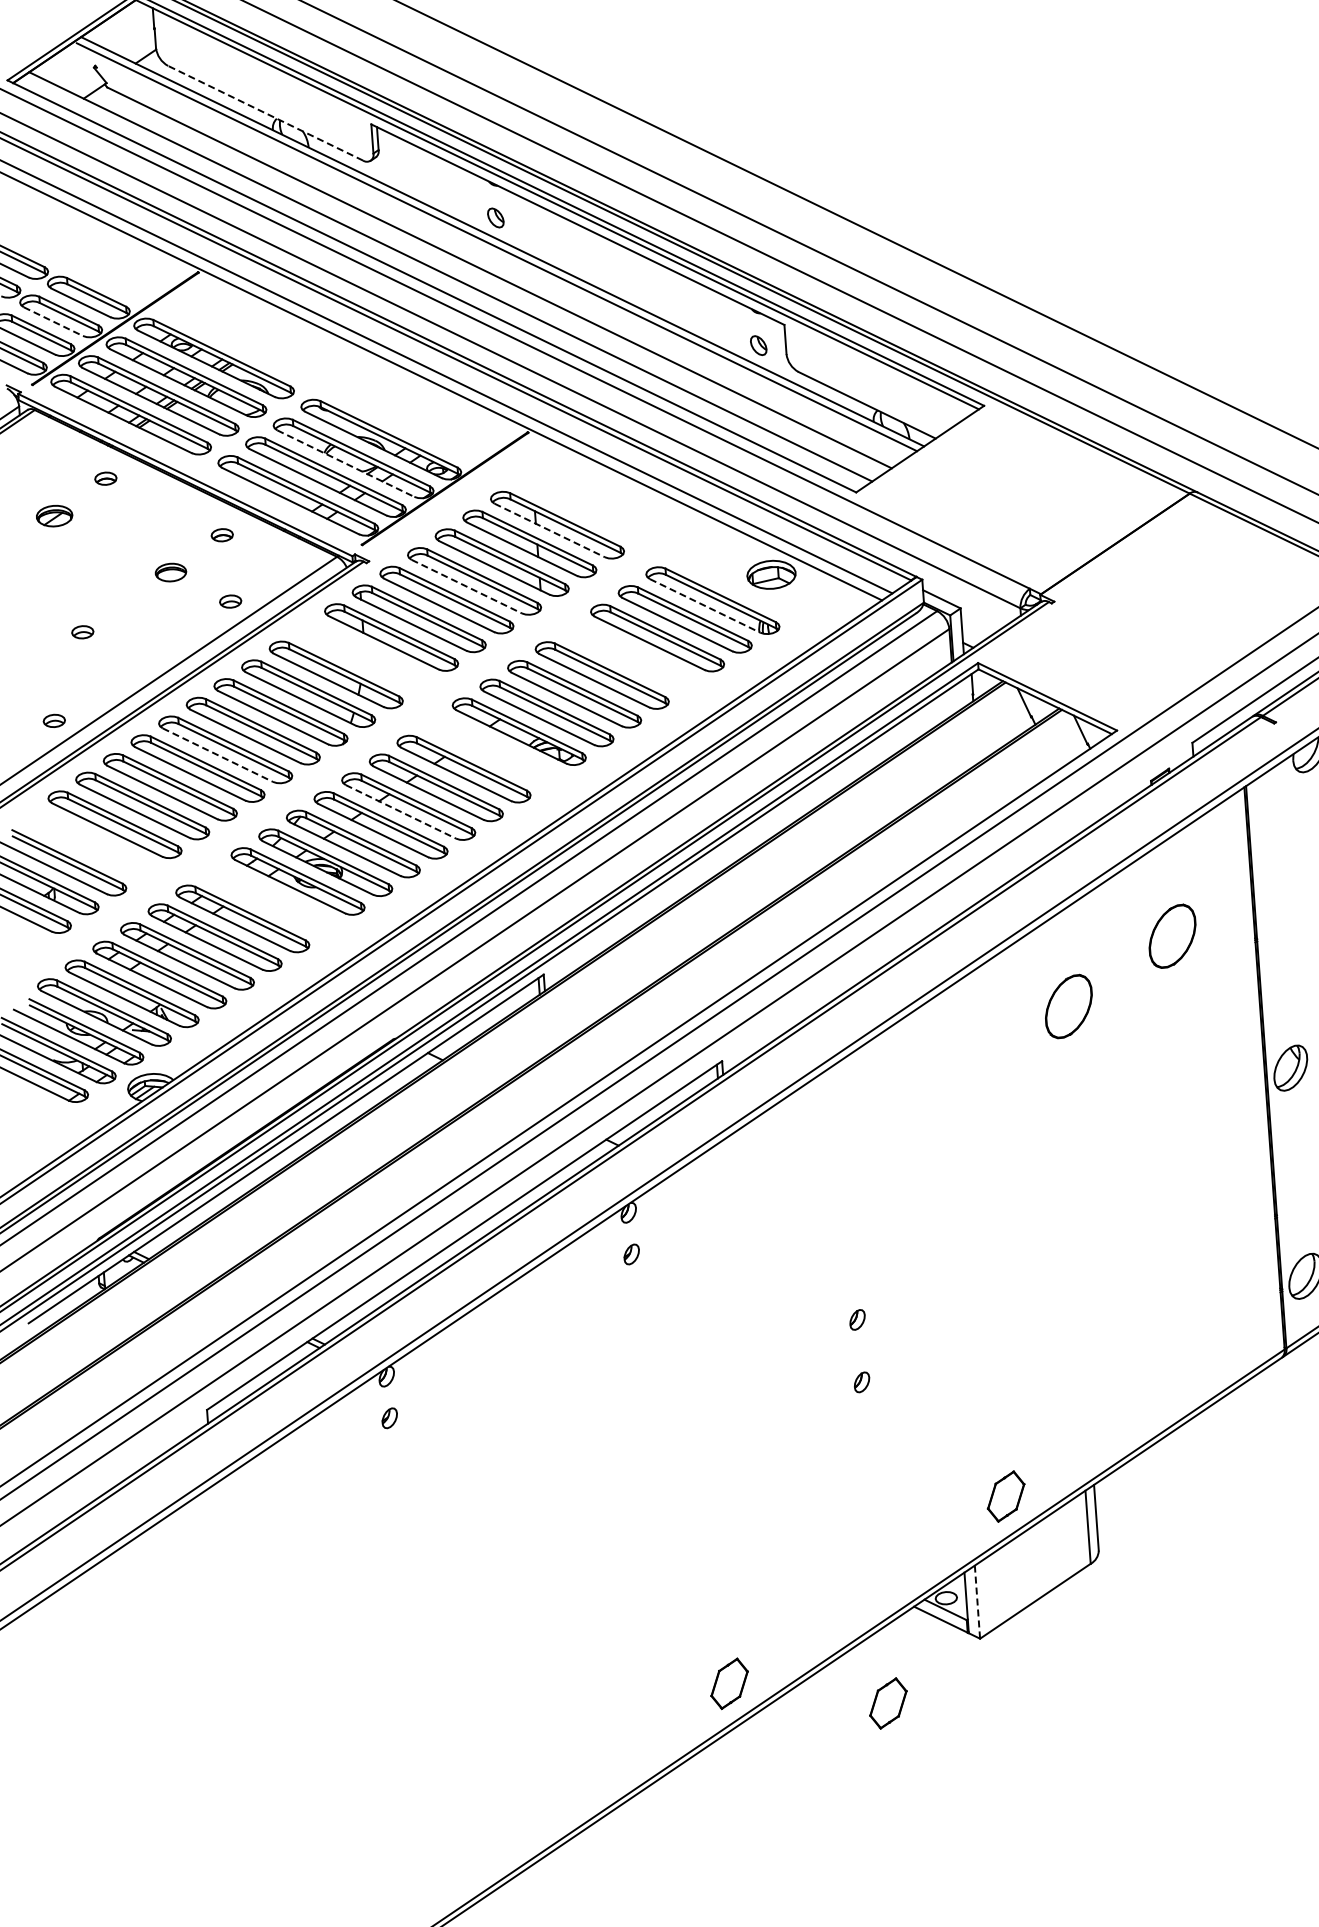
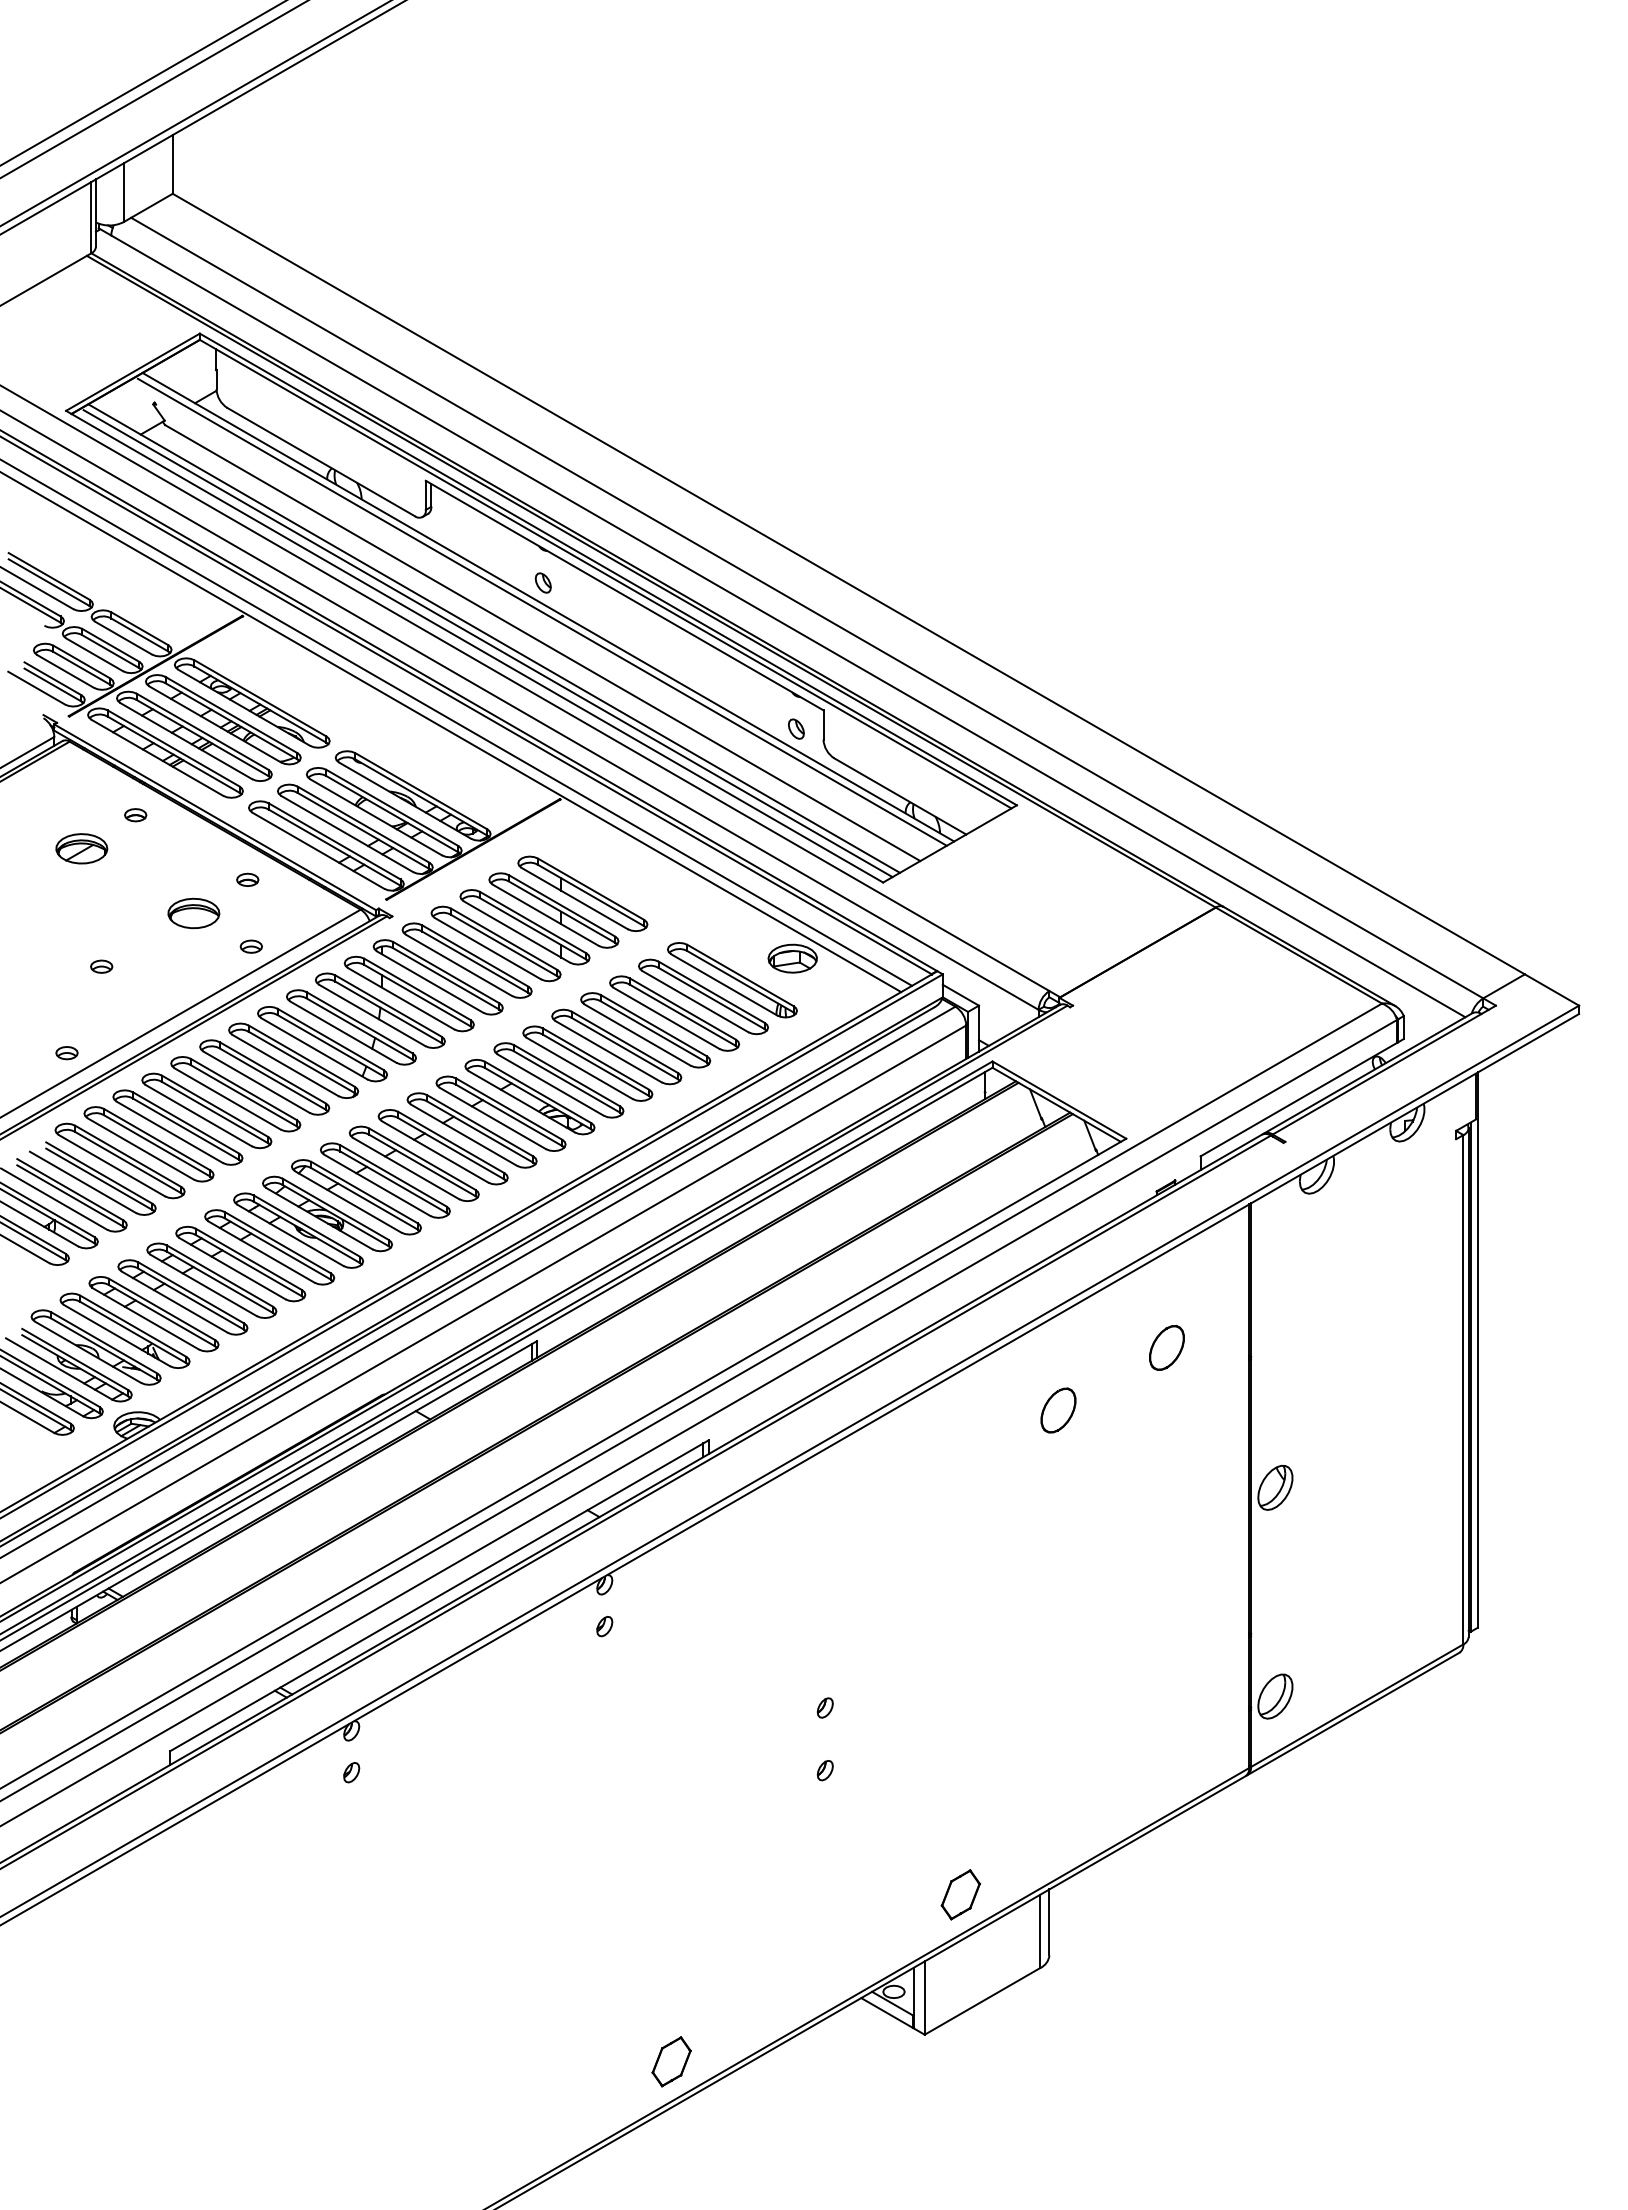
line: (264, 112) -> (320, 461), dashed -> solid
line: (444, 282) -> (487, 643), added
line: (53, 321) -> (94, 654), dashed -> solid
line: (346, 463) -> (376, 817), dashed -> solid
part: (54, 515) -> (81, 848), size x1.43
line: (550, 530) -> (575, 898), dashed -> solid
part: (170, 572) -> (193, 913), size x1.67
line: (467, 586) -> (488, 948), dashed -> solid
line: (705, 606) -> (724, 985), dashed -> solid
part: (364, 656) -> (380, 1010), added
part: (629, 657) -> (645, 1030), added
part: (491, 750) -> (500, 1113), added
line: (218, 755) -> (228, 1099), dashed -> solid
line: (401, 811) -> (406, 1168), dashed -> solid
part: (88, 844) -> (92, 1178), added
part: (270, 900) -> (269, 1247), added
part: (1172, 935) -> (1166, 1347), size x0.71
part: (1068, 1006) -> (1058, 1410), size x0.71
line: (977, 1602) -> (924, 1998), dashed -> solid
part: (888, 1703) -> (828, 2092), removed

